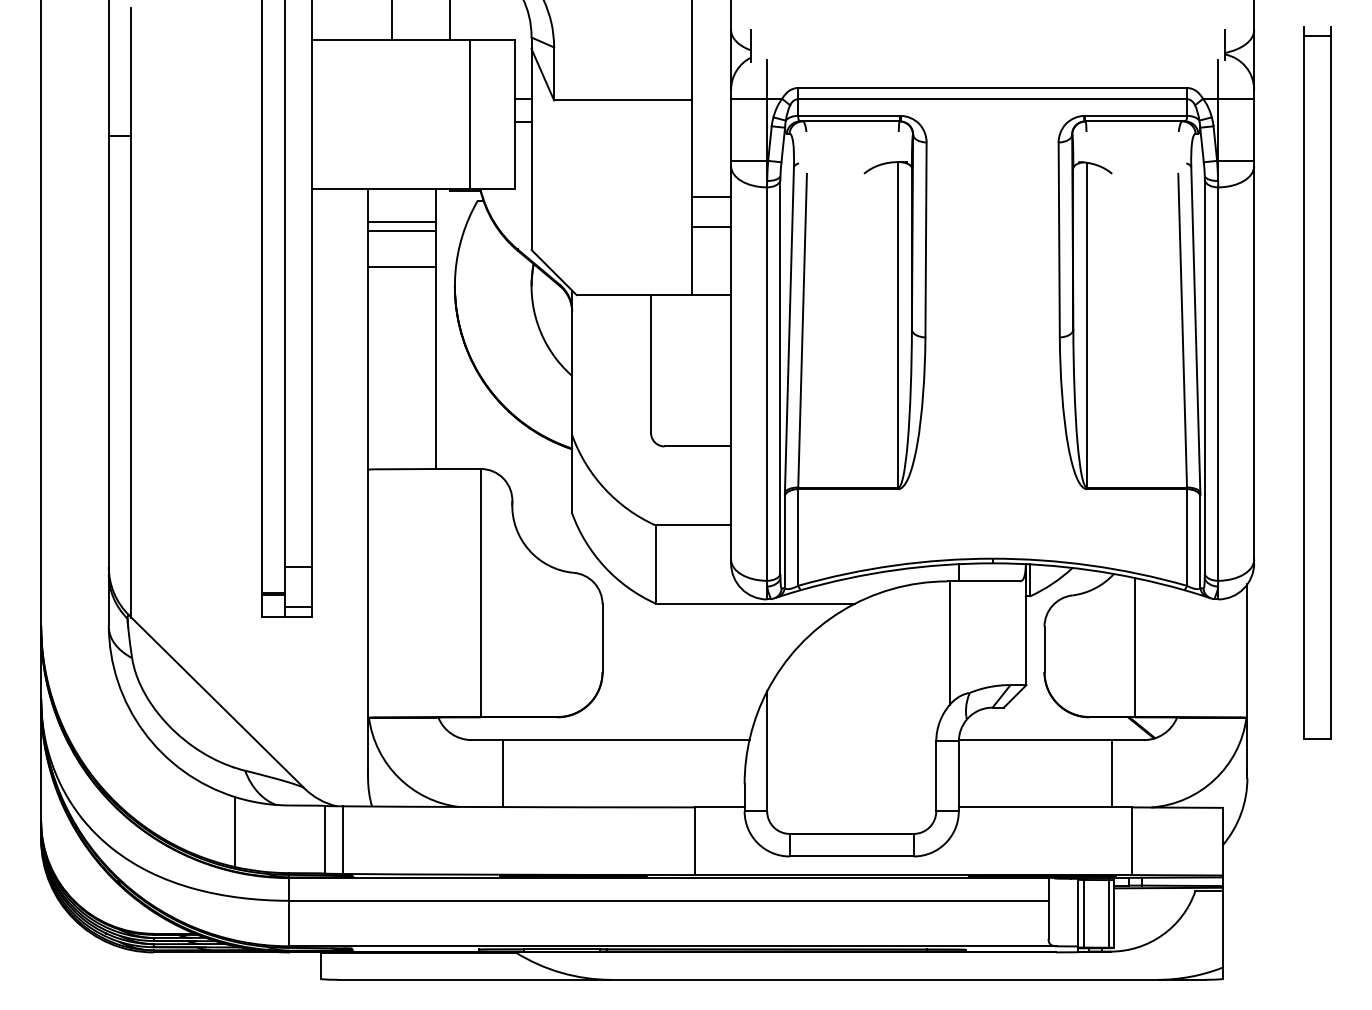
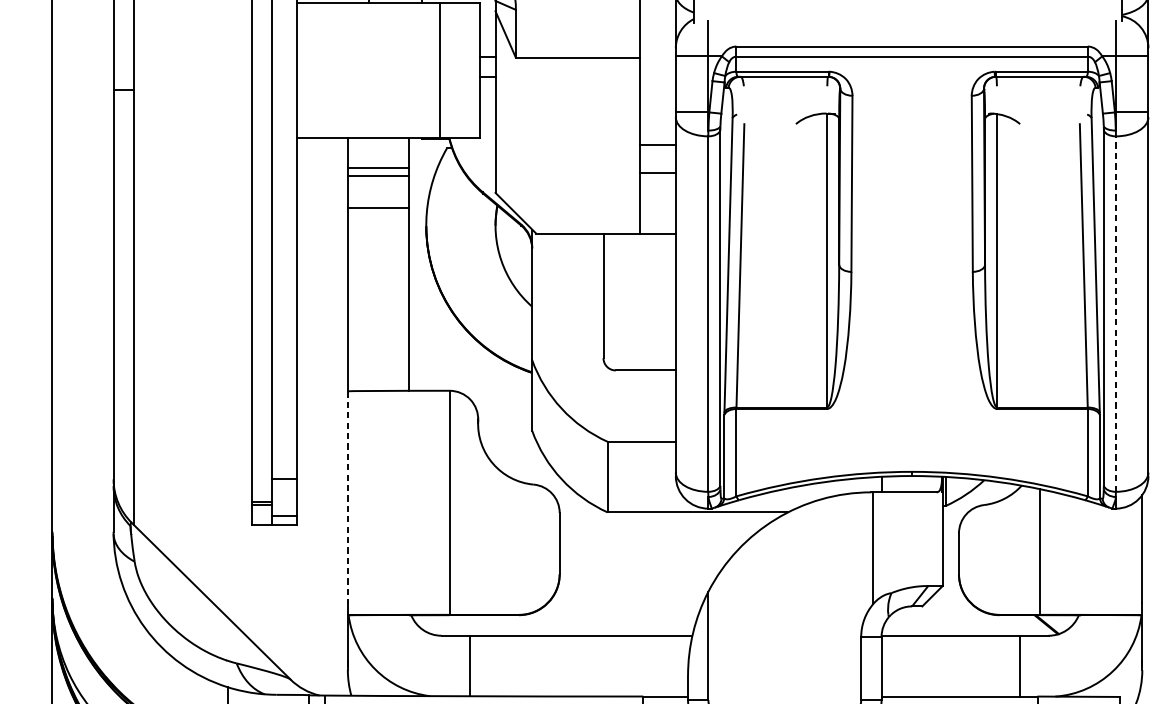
line: (1218, 384) -> (1116, 314), solid -> dashed
line: (368, 587) -> (348, 497), solid -> dashed

